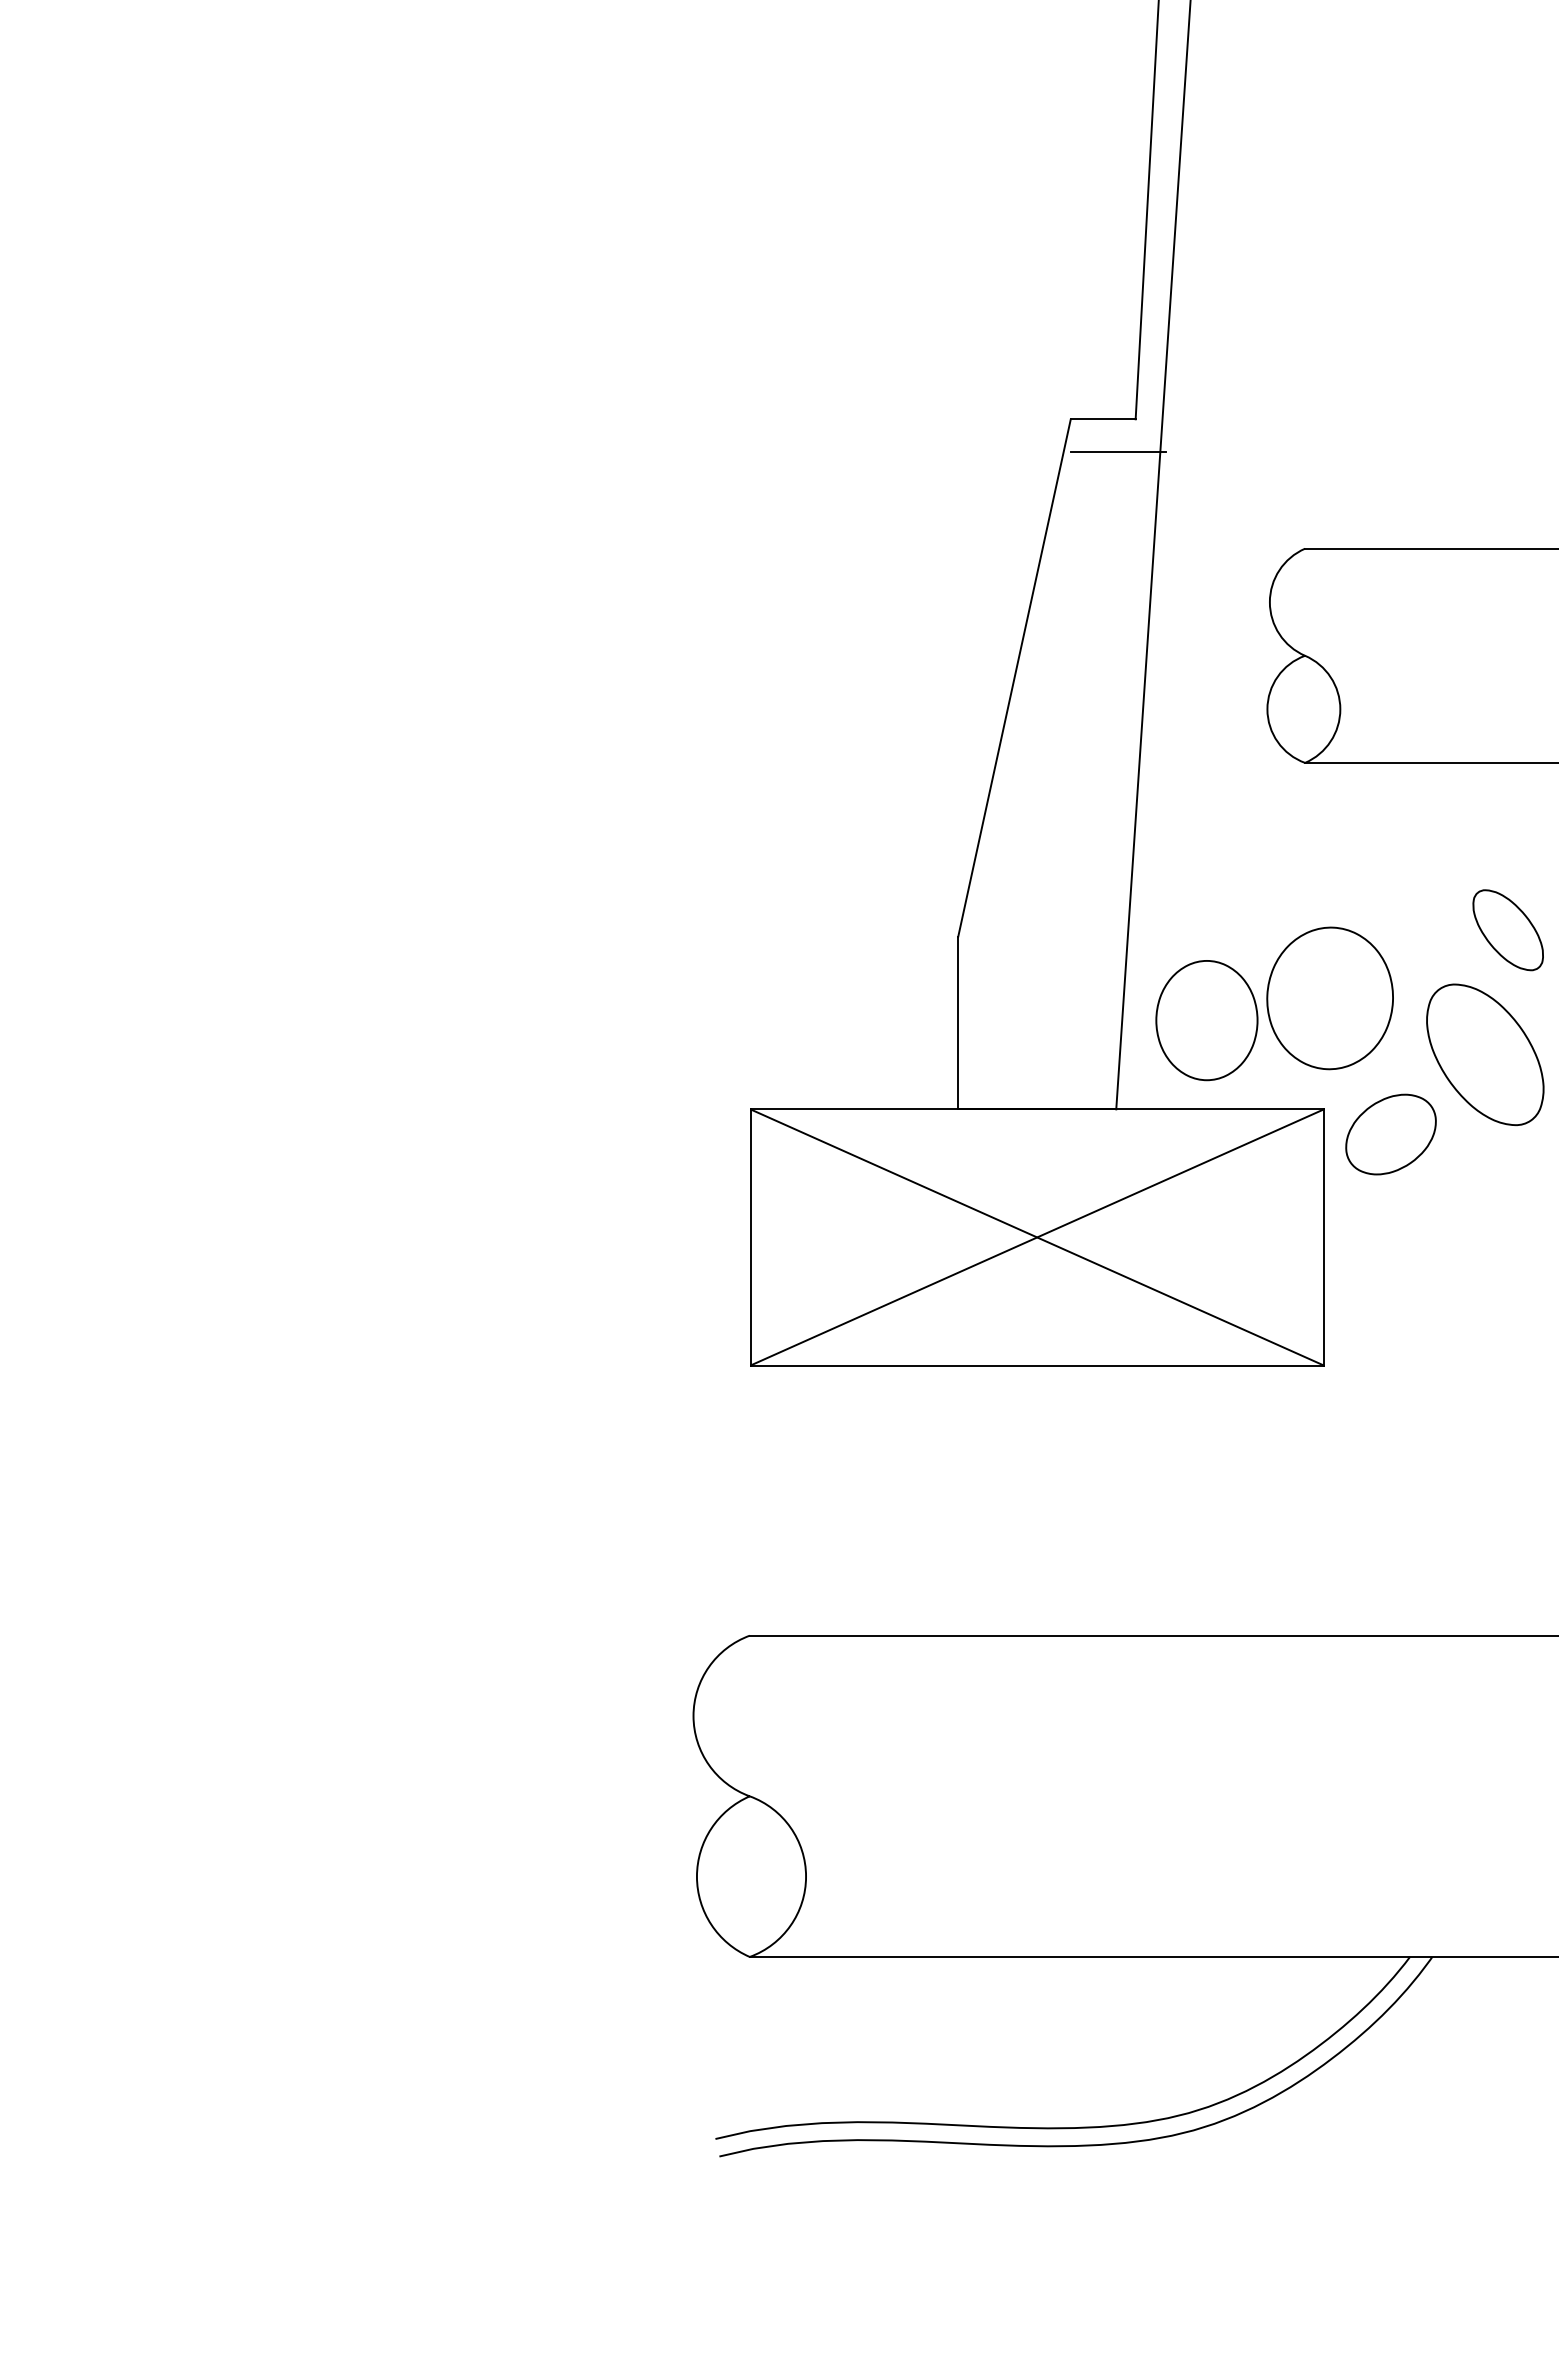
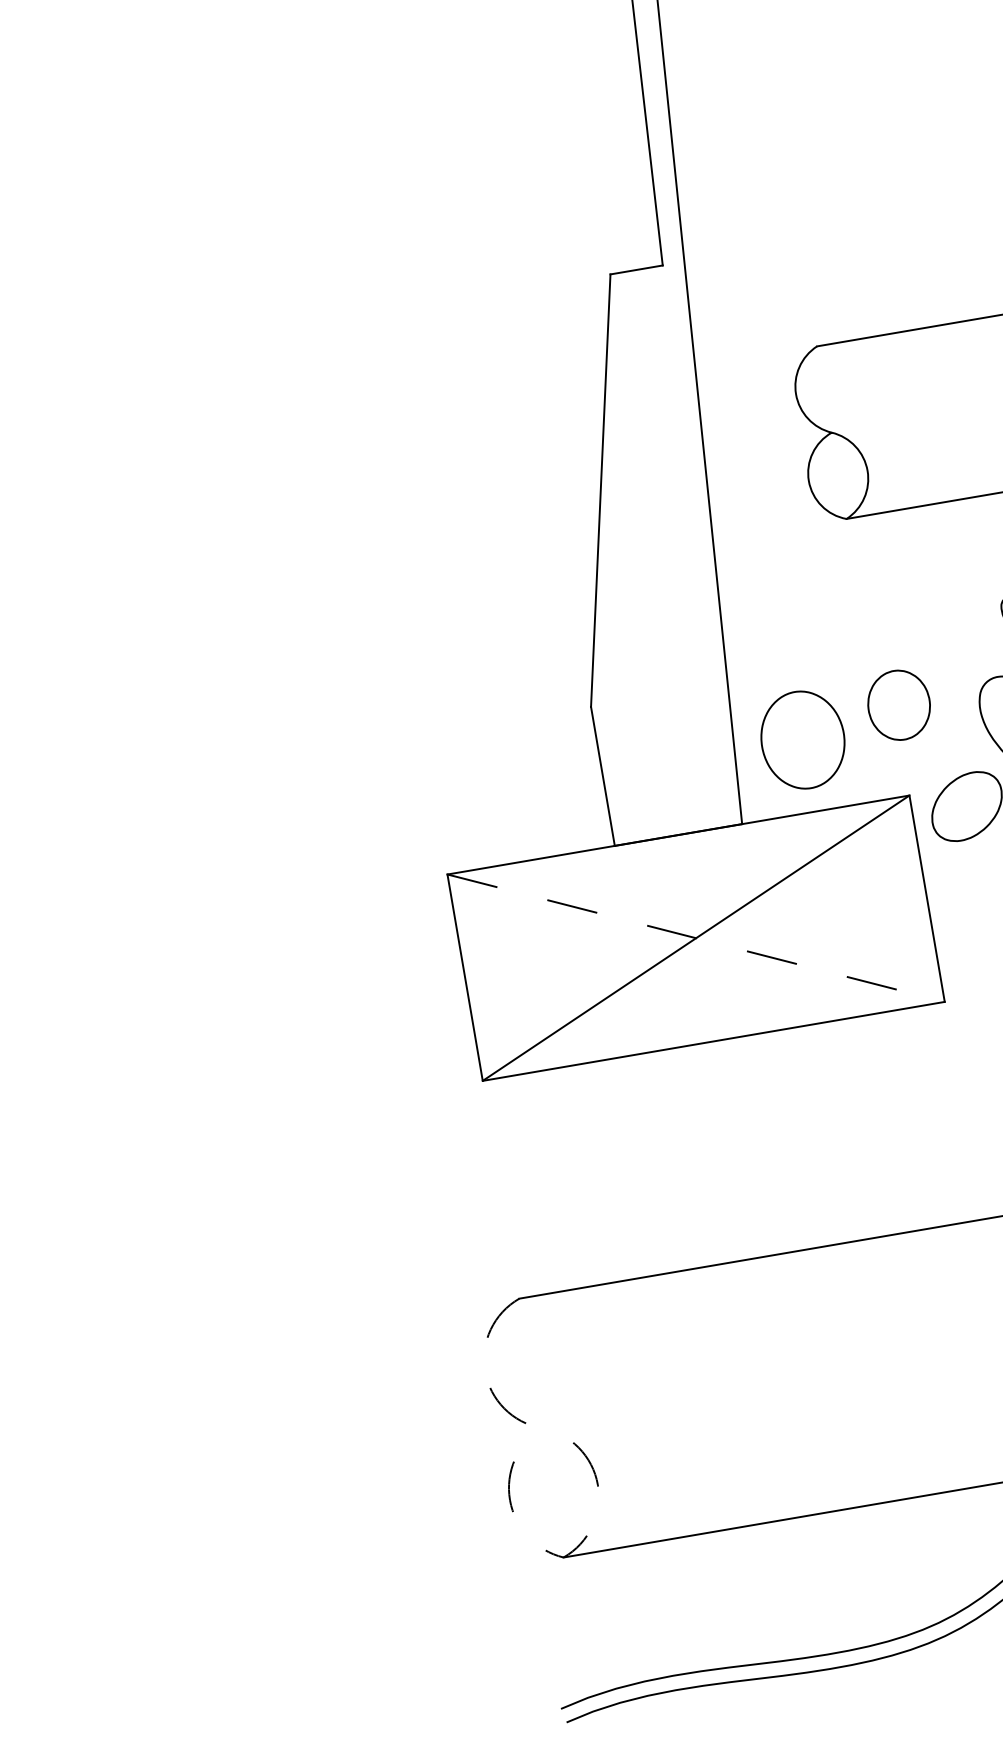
line: (1117, 451) -> (652, 293), removed
part: (1329, 998) -> (898, 705), size x0.6
line: (1037, 1237) -> (696, 938), solid -> dashed
line: (805, 1867) -> (596, 1477), solid -> dashed

